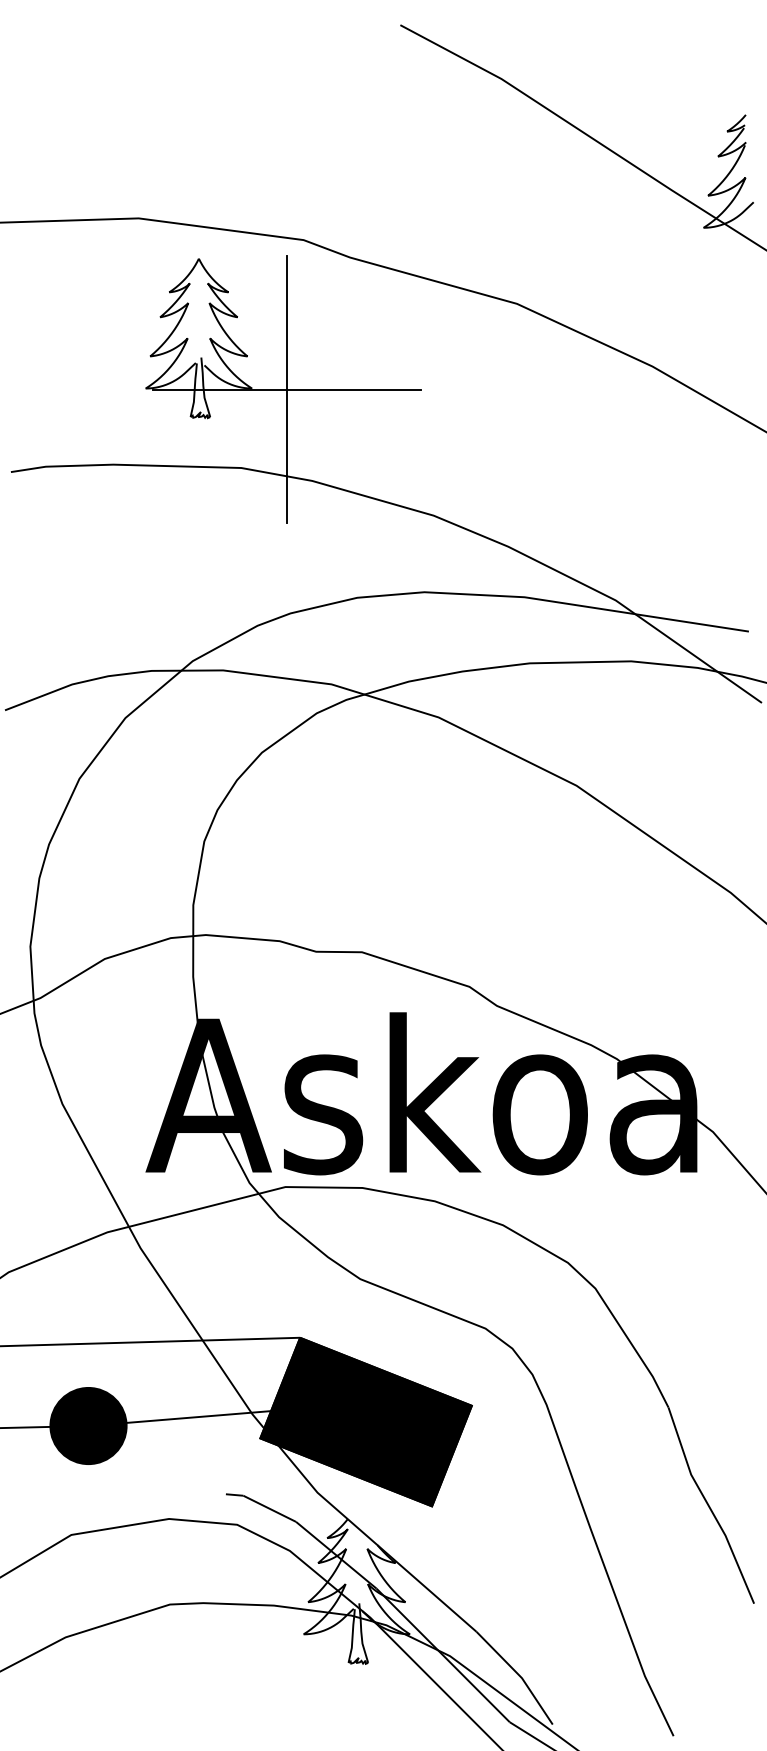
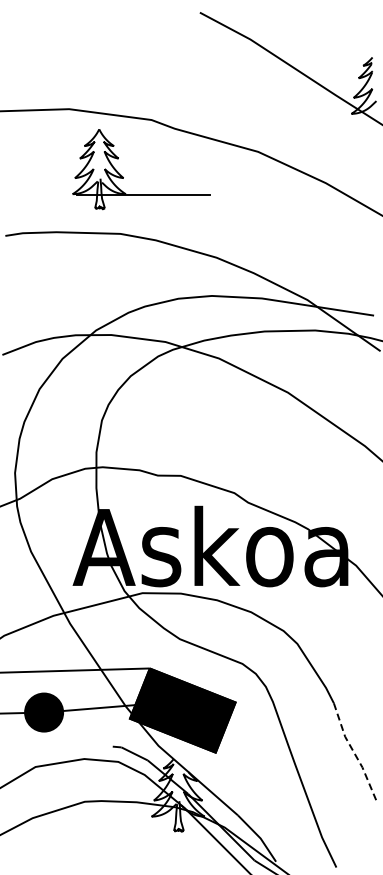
line: (287, 389) -> (143, 194), removed
line: (709, 1505) -> (354, 752), solid -> dashed

